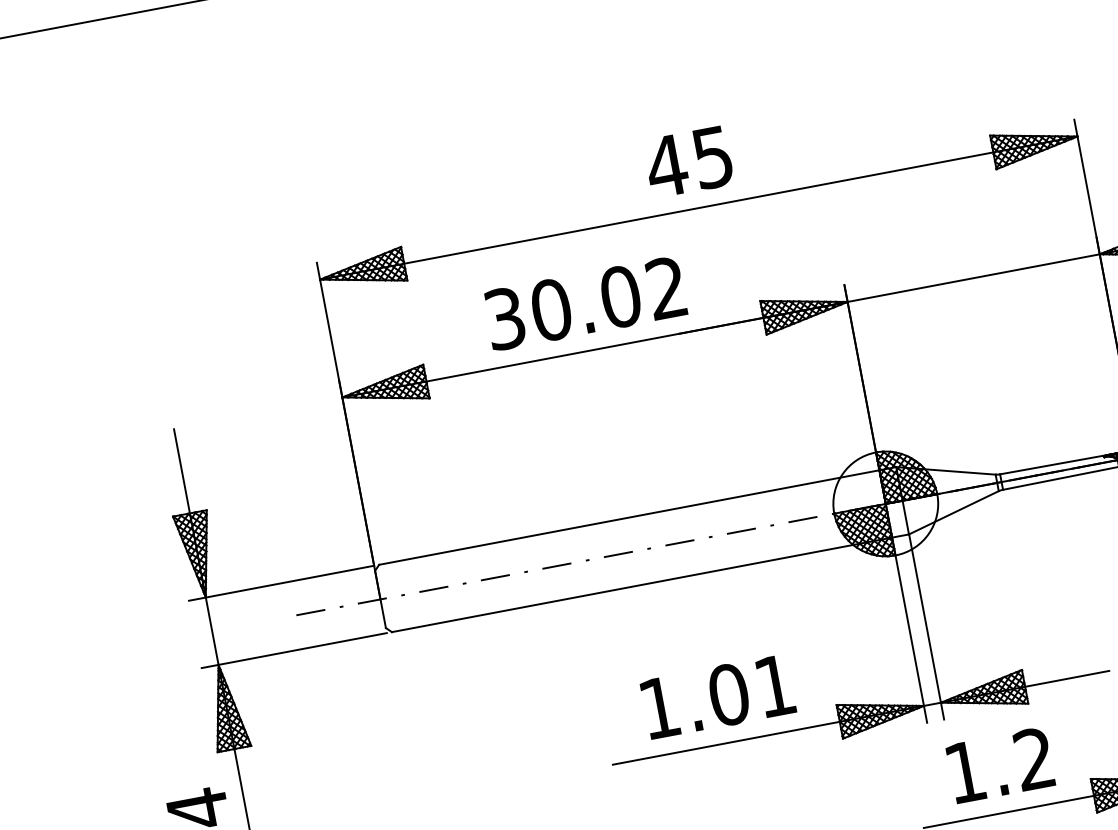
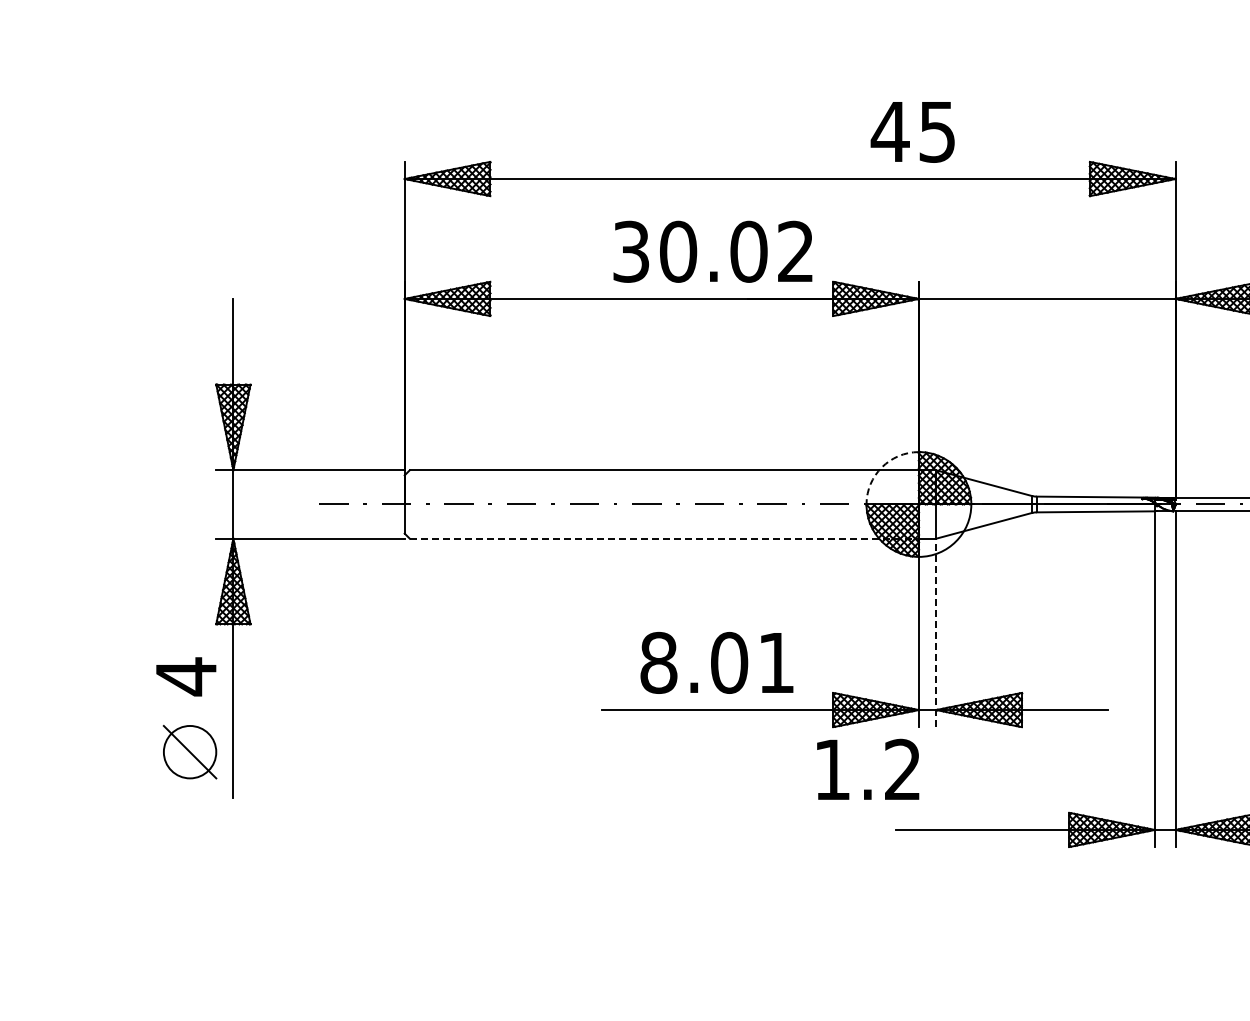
text: (688, 162) -> (912, 132), moved
text: (584, 303) -> (712, 251), moved
arc: (842, 474) -> (881, 467), solid -> dashed
line: (642, 584) -> (664, 538), solid -> dashed
line: (926, 626) -> (936, 632), solid -> dashed
text: (659, 707) -> (658, 662), 1.01 -> 8.01
text: (1000, 764) -> (868, 768), moved

